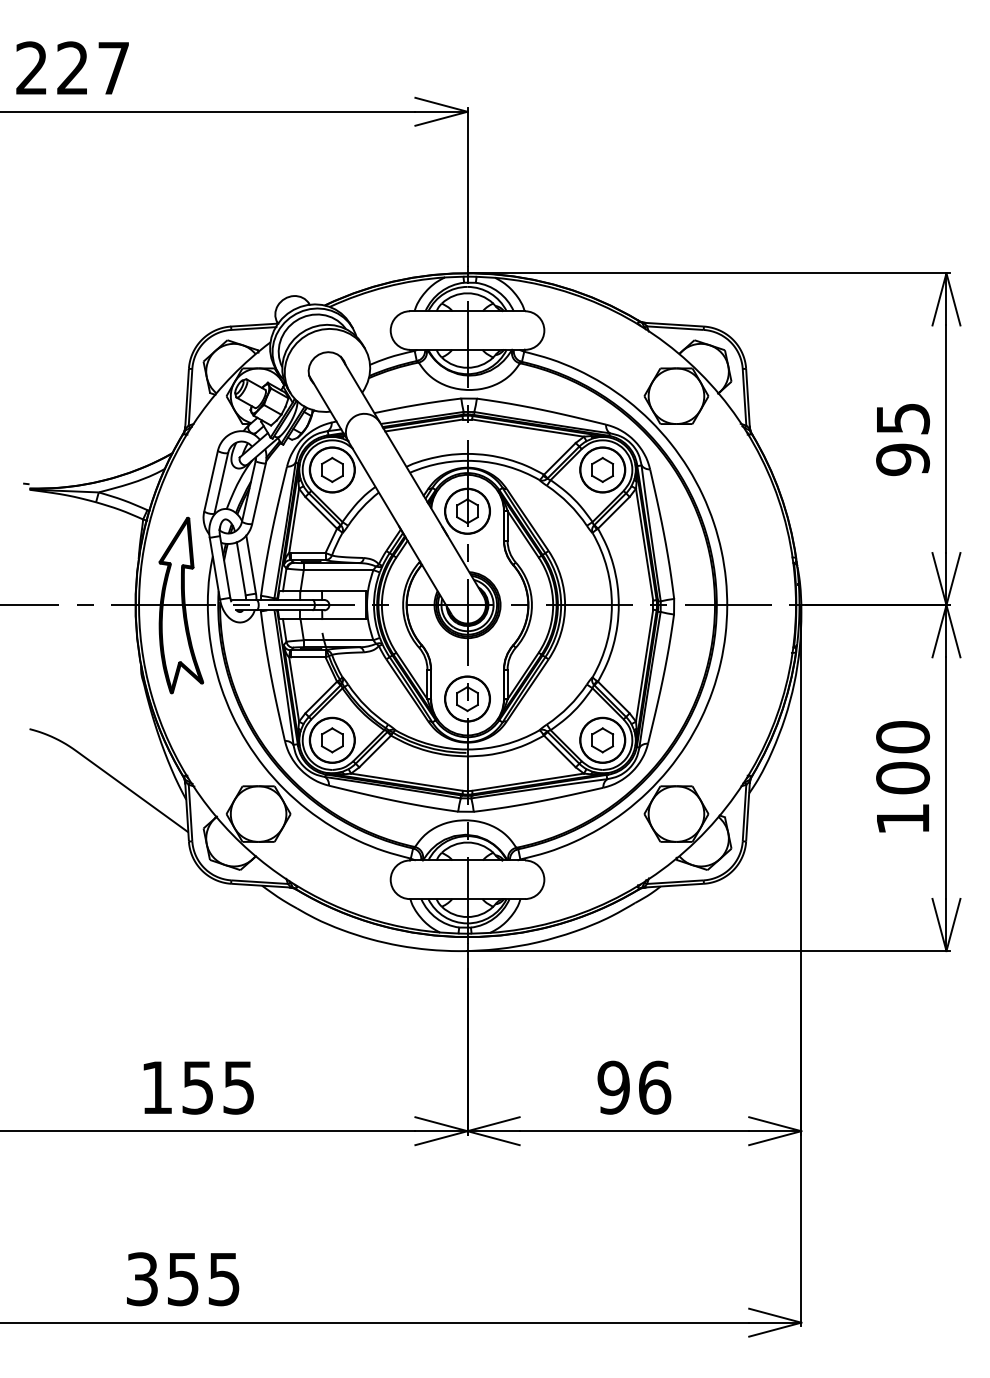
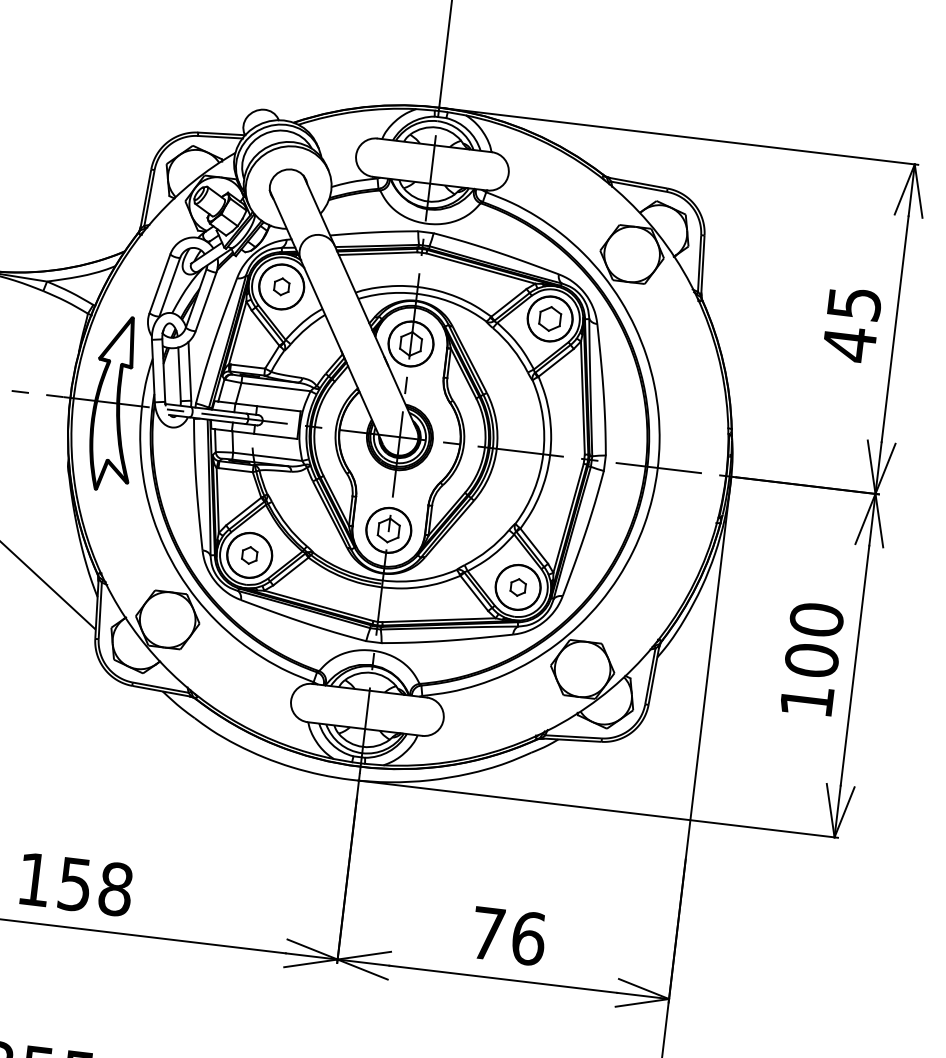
text: (902, 459) -> (849, 344), 95 -> 45
part: (332, 469) -> (281, 286), size x0.7
part: (332, 740) -> (249, 555), size x0.7
part: (602, 740) -> (517, 587), size x0.7
text: (239, 1087) -> (116, 889), 155 -> 158
text: (613, 1087) -> (487, 933), 96 -> 76

